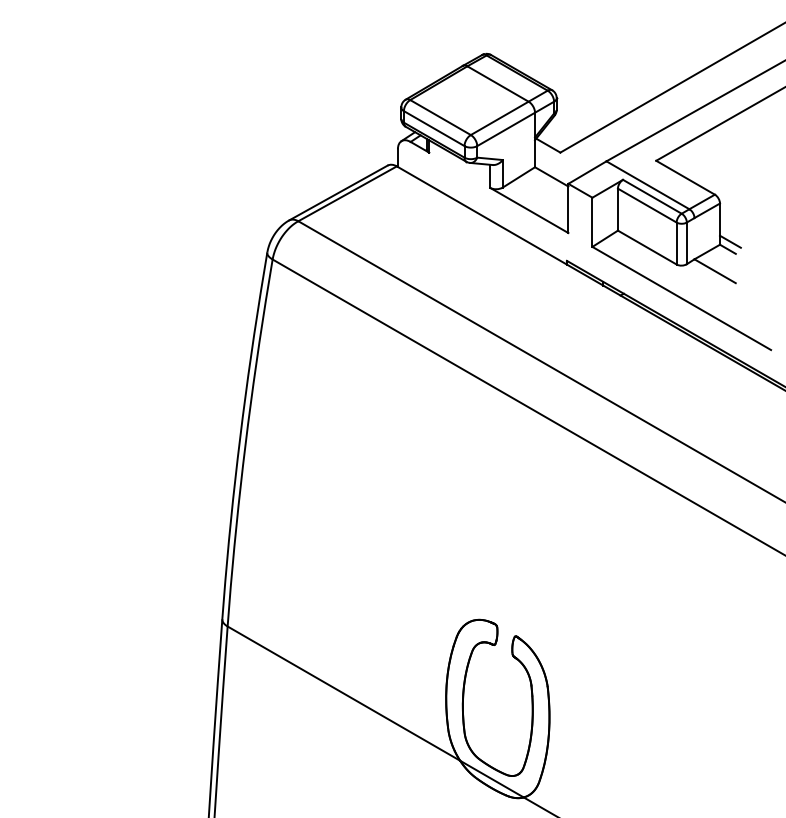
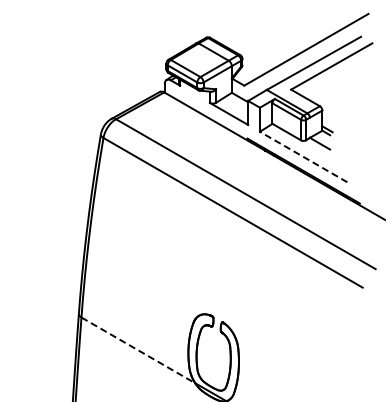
line: (681, 297) -> (303, 156), solid -> dashed
line: (344, 693) -> (138, 350), solid -> dashed

